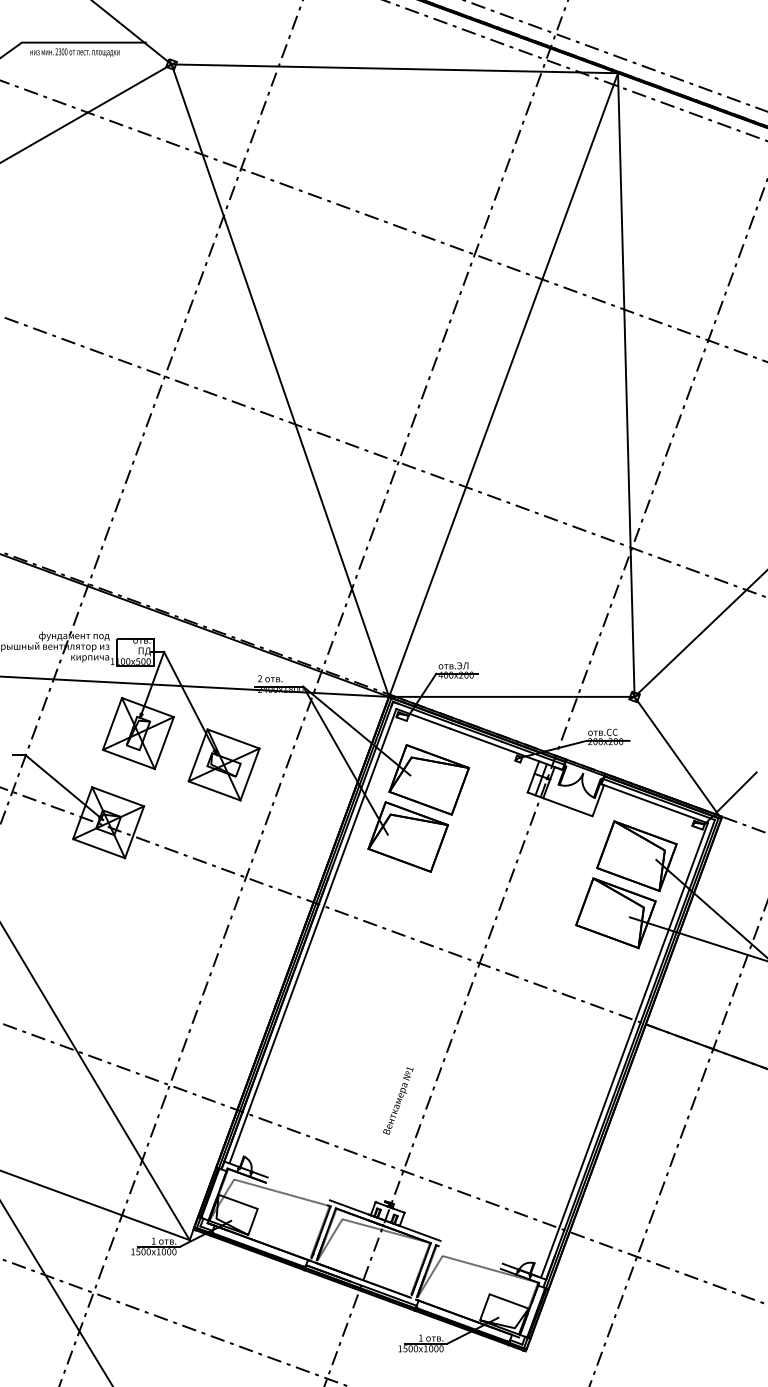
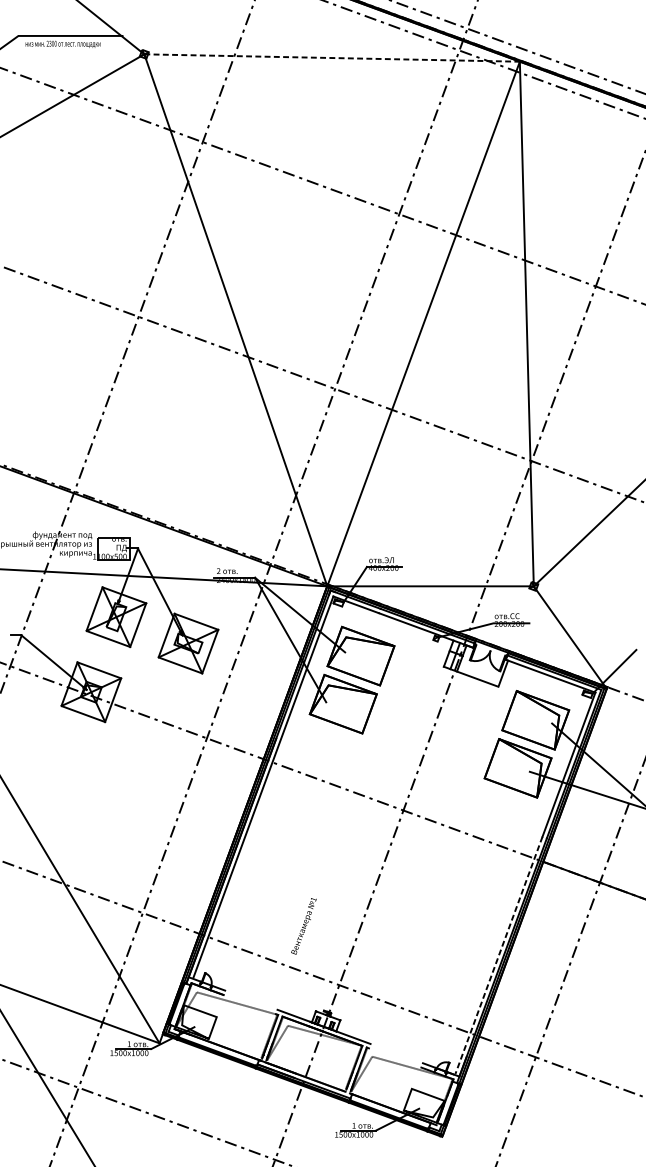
line: (395, 68) -> (332, 57), solid -> dashed
text: (398, 1100) -> (304, 925), moved
line: (593, 1136) -> (499, 956), solid -> dashed

